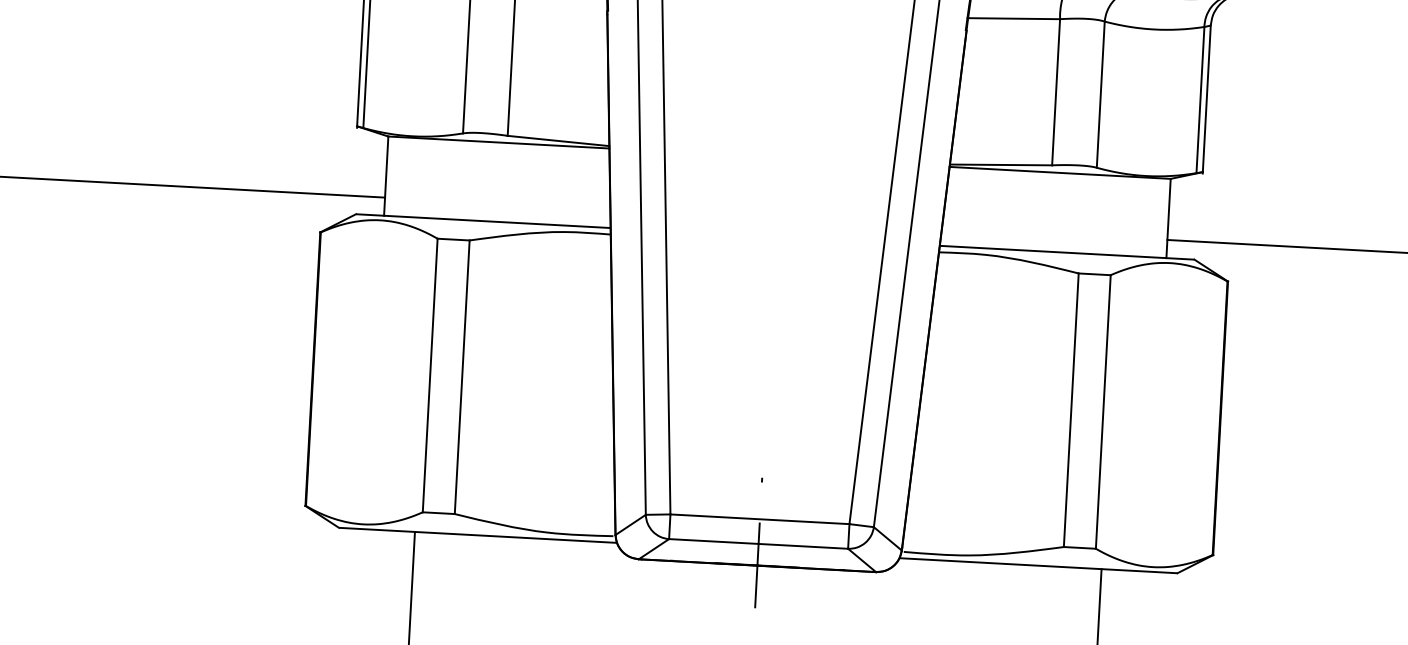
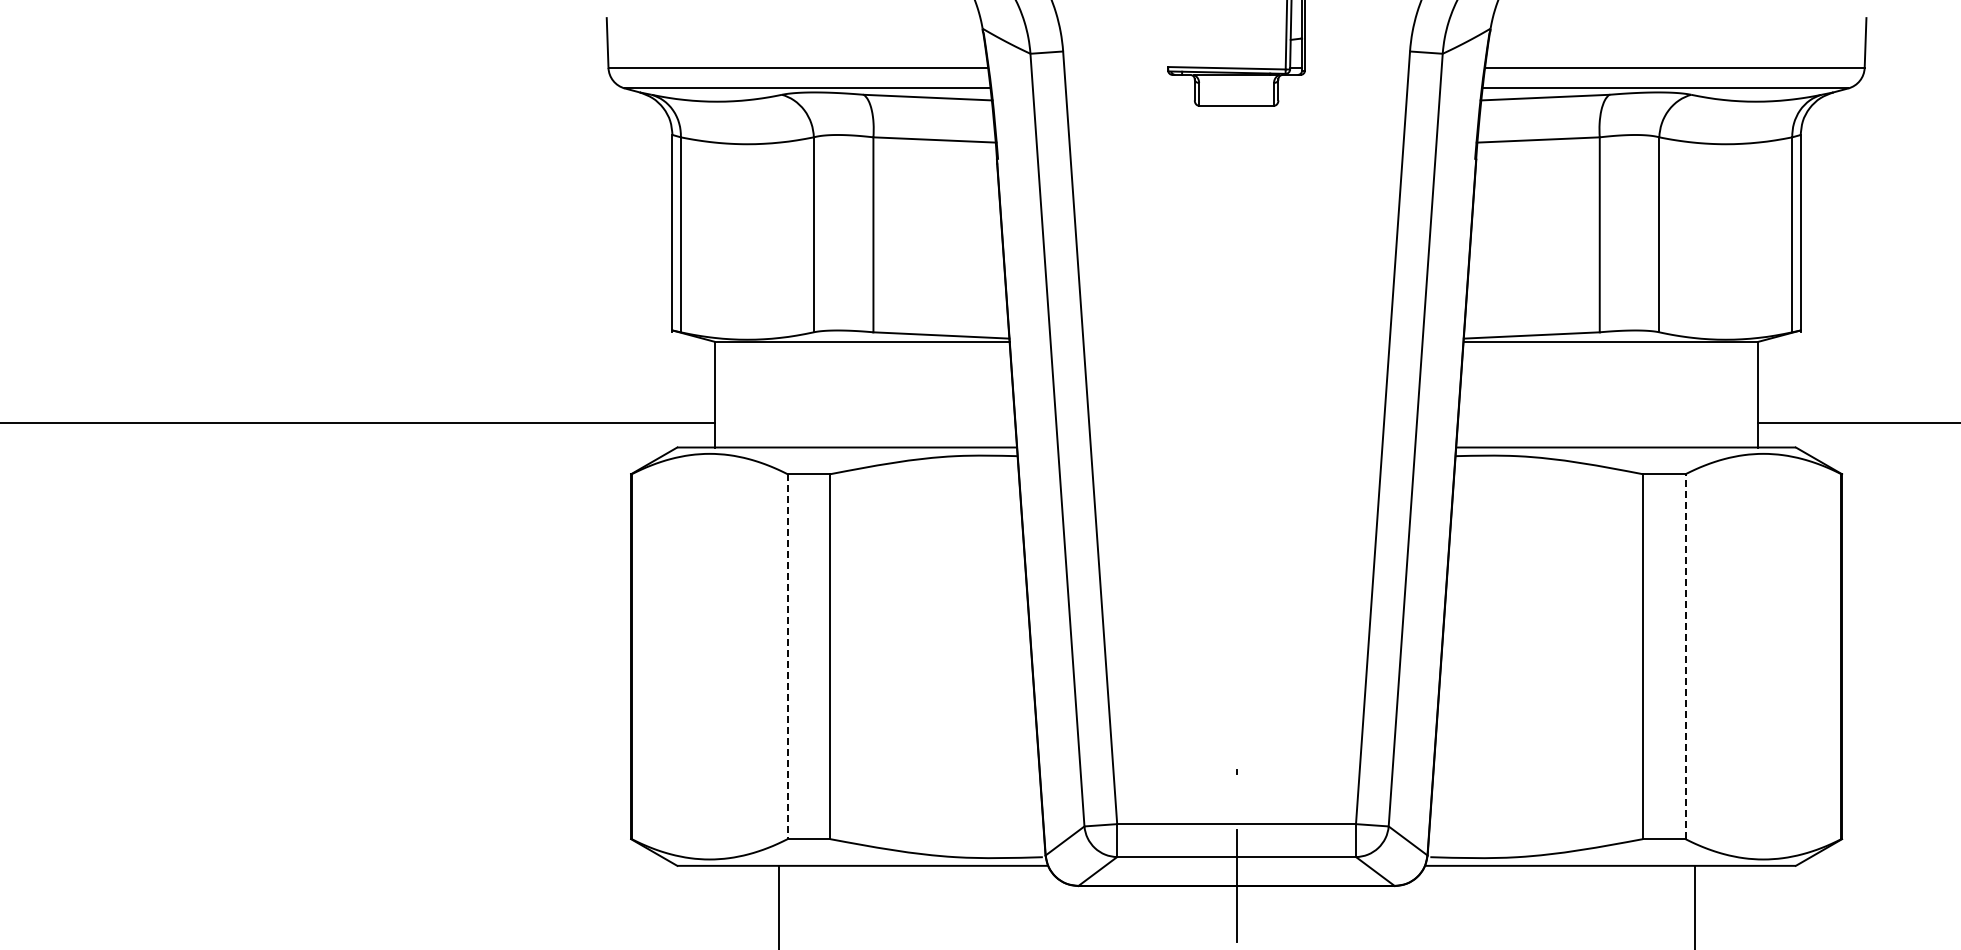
line: (430, 376) -> (787, 657), solid -> dashed
line: (1103, 411) -> (1685, 656), solid -> dashed

